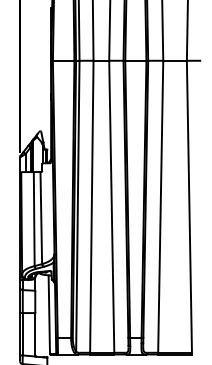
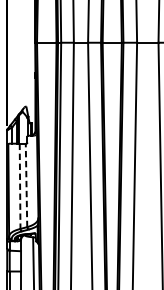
line: (41, 217) -> (26, 184), solid -> dashed
line: (34, 219) -> (20, 186), solid -> dashed

